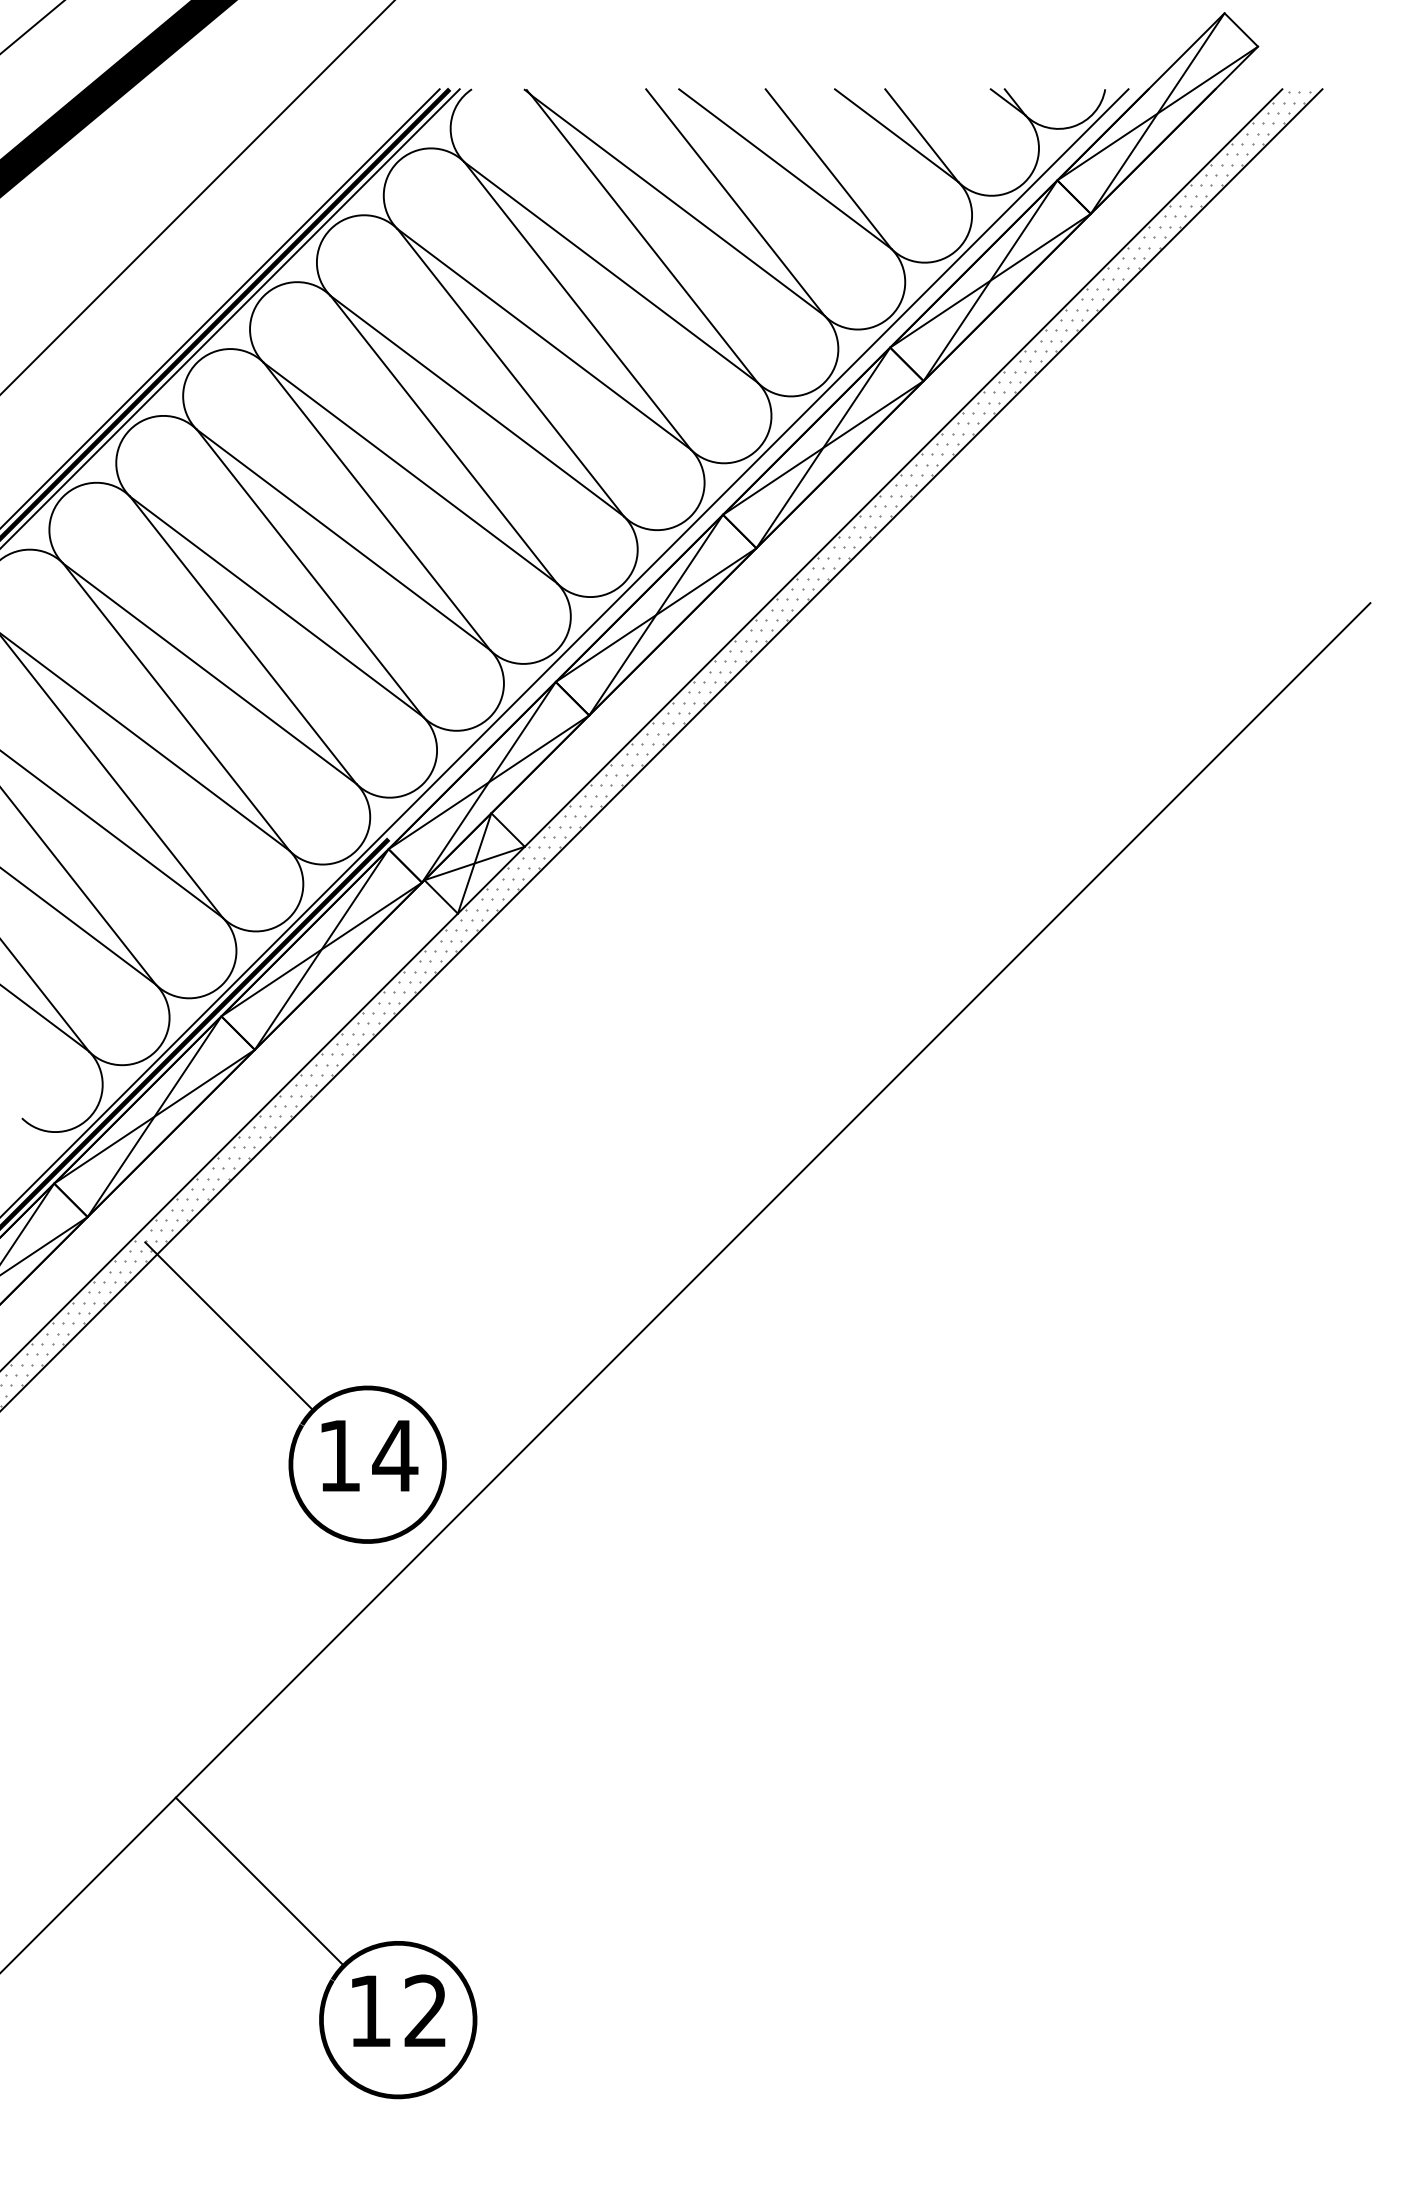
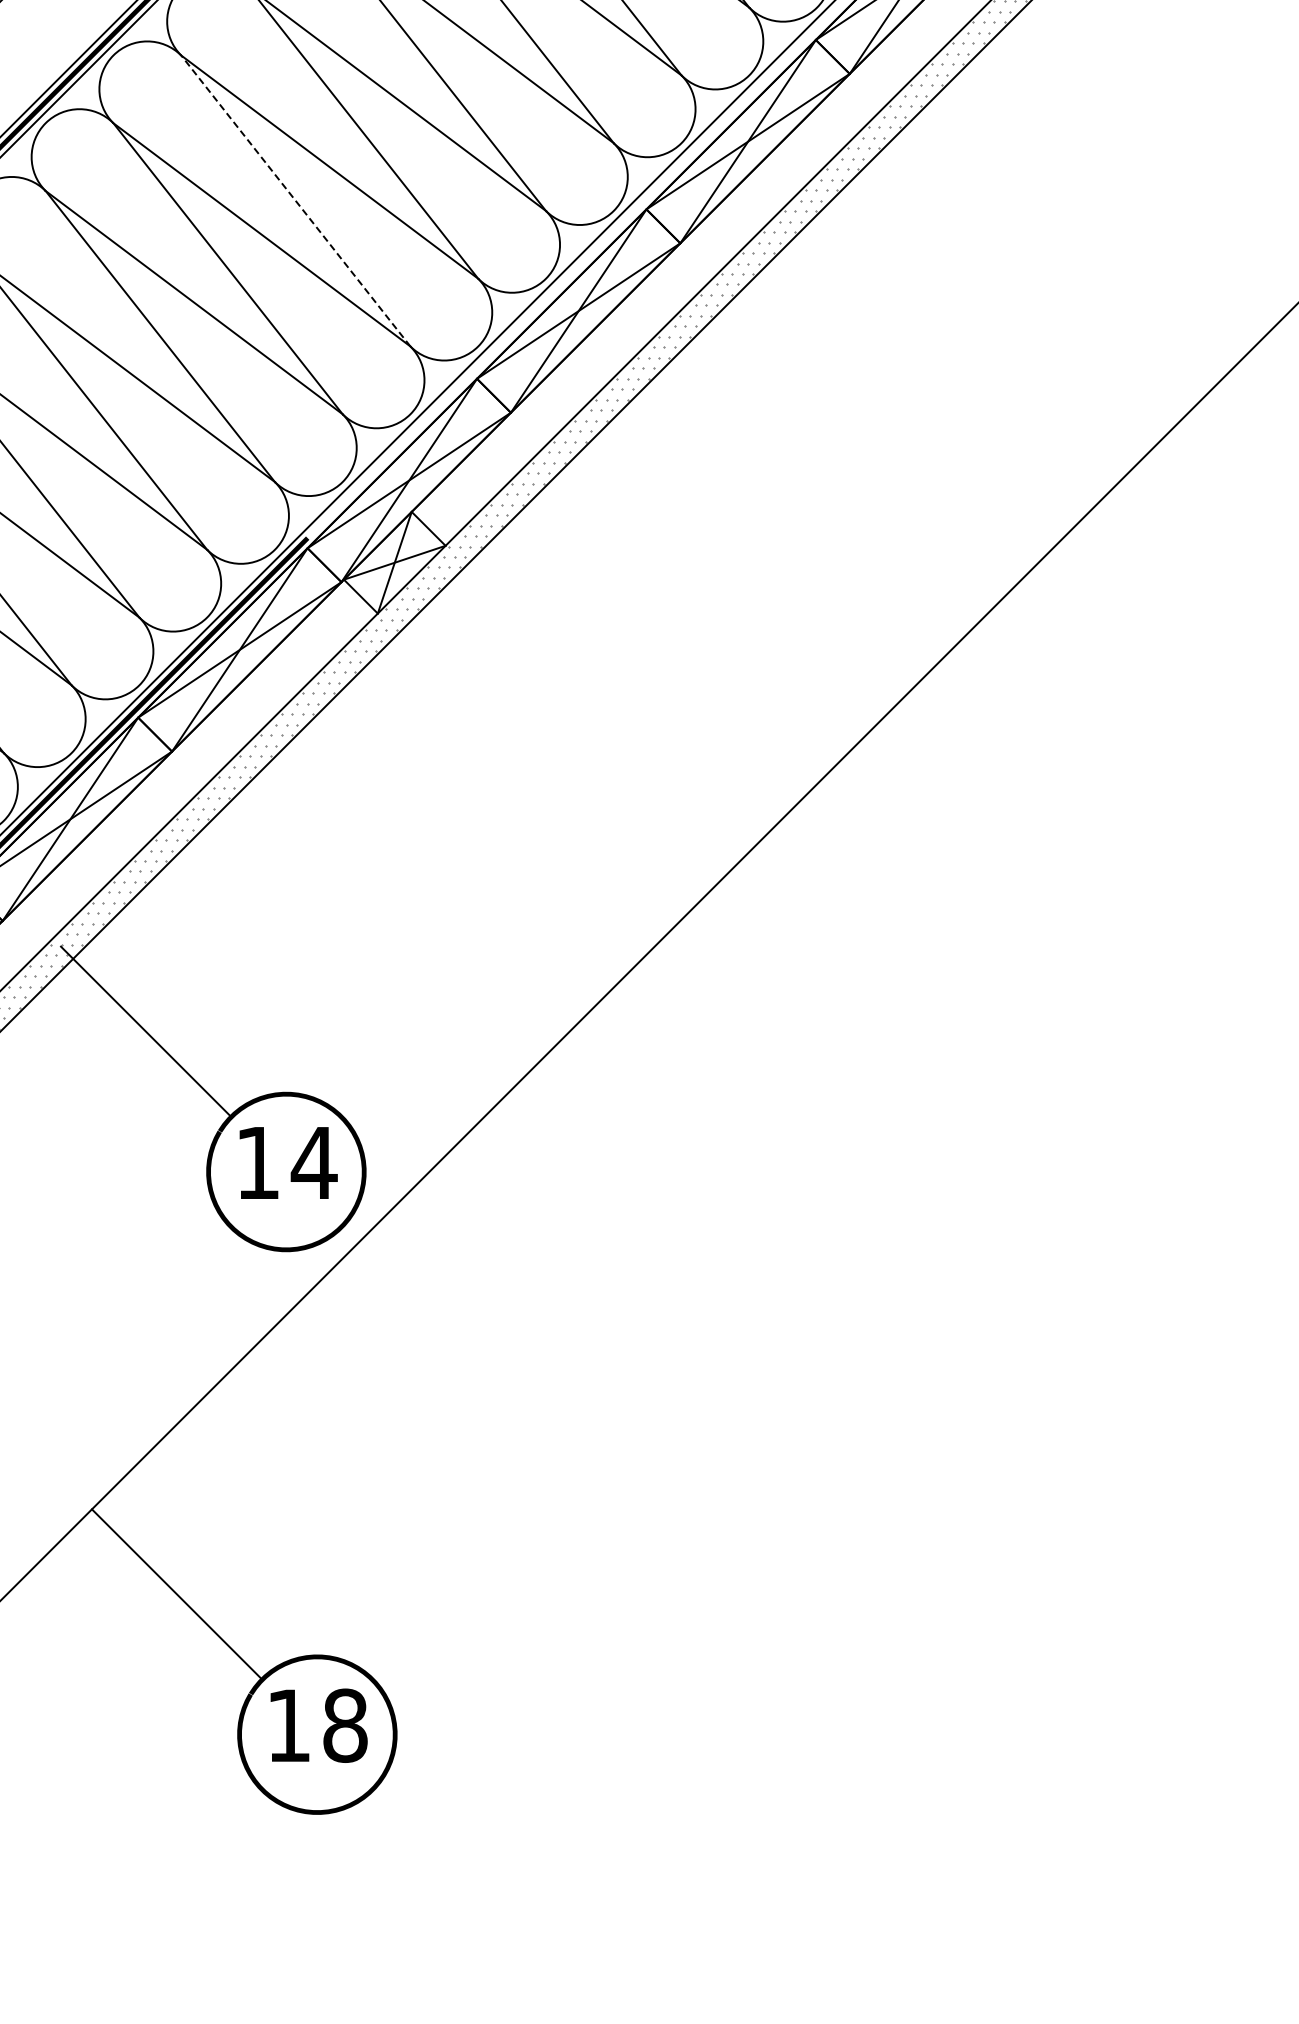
line: (377, 506) -> (296, 201), solid -> dashed
text: (425, 2010) -> (344, 1725), 12 -> 18

